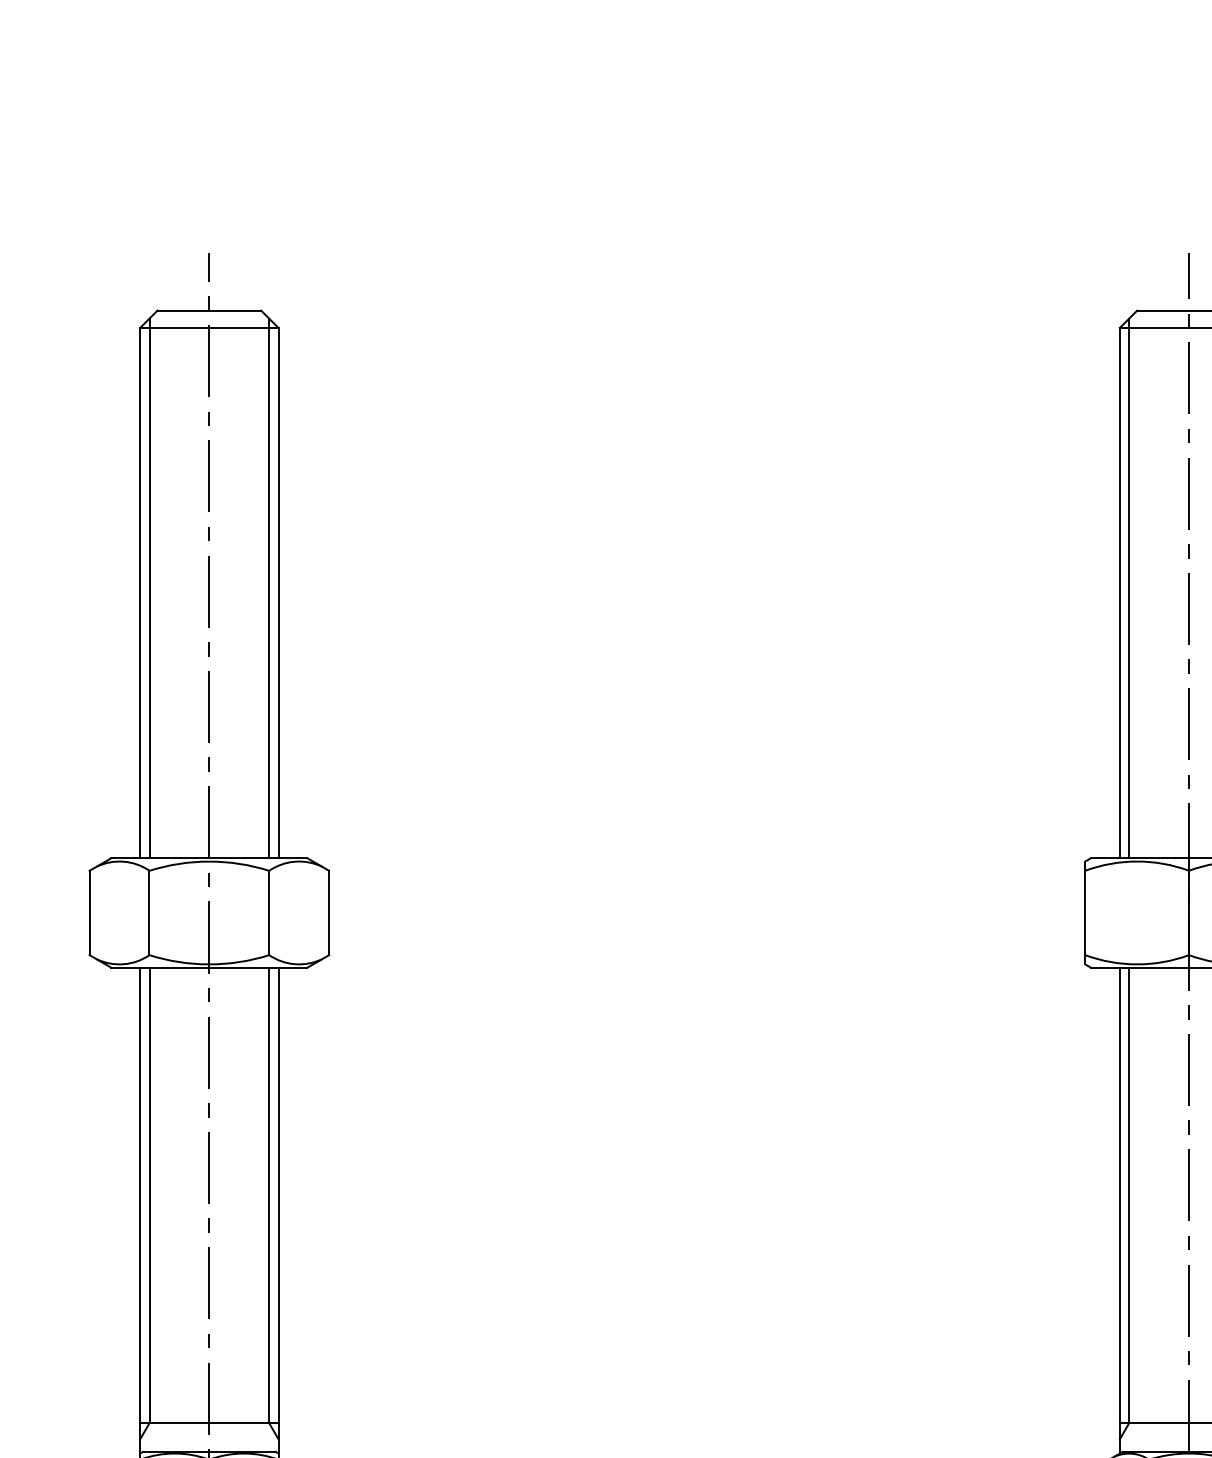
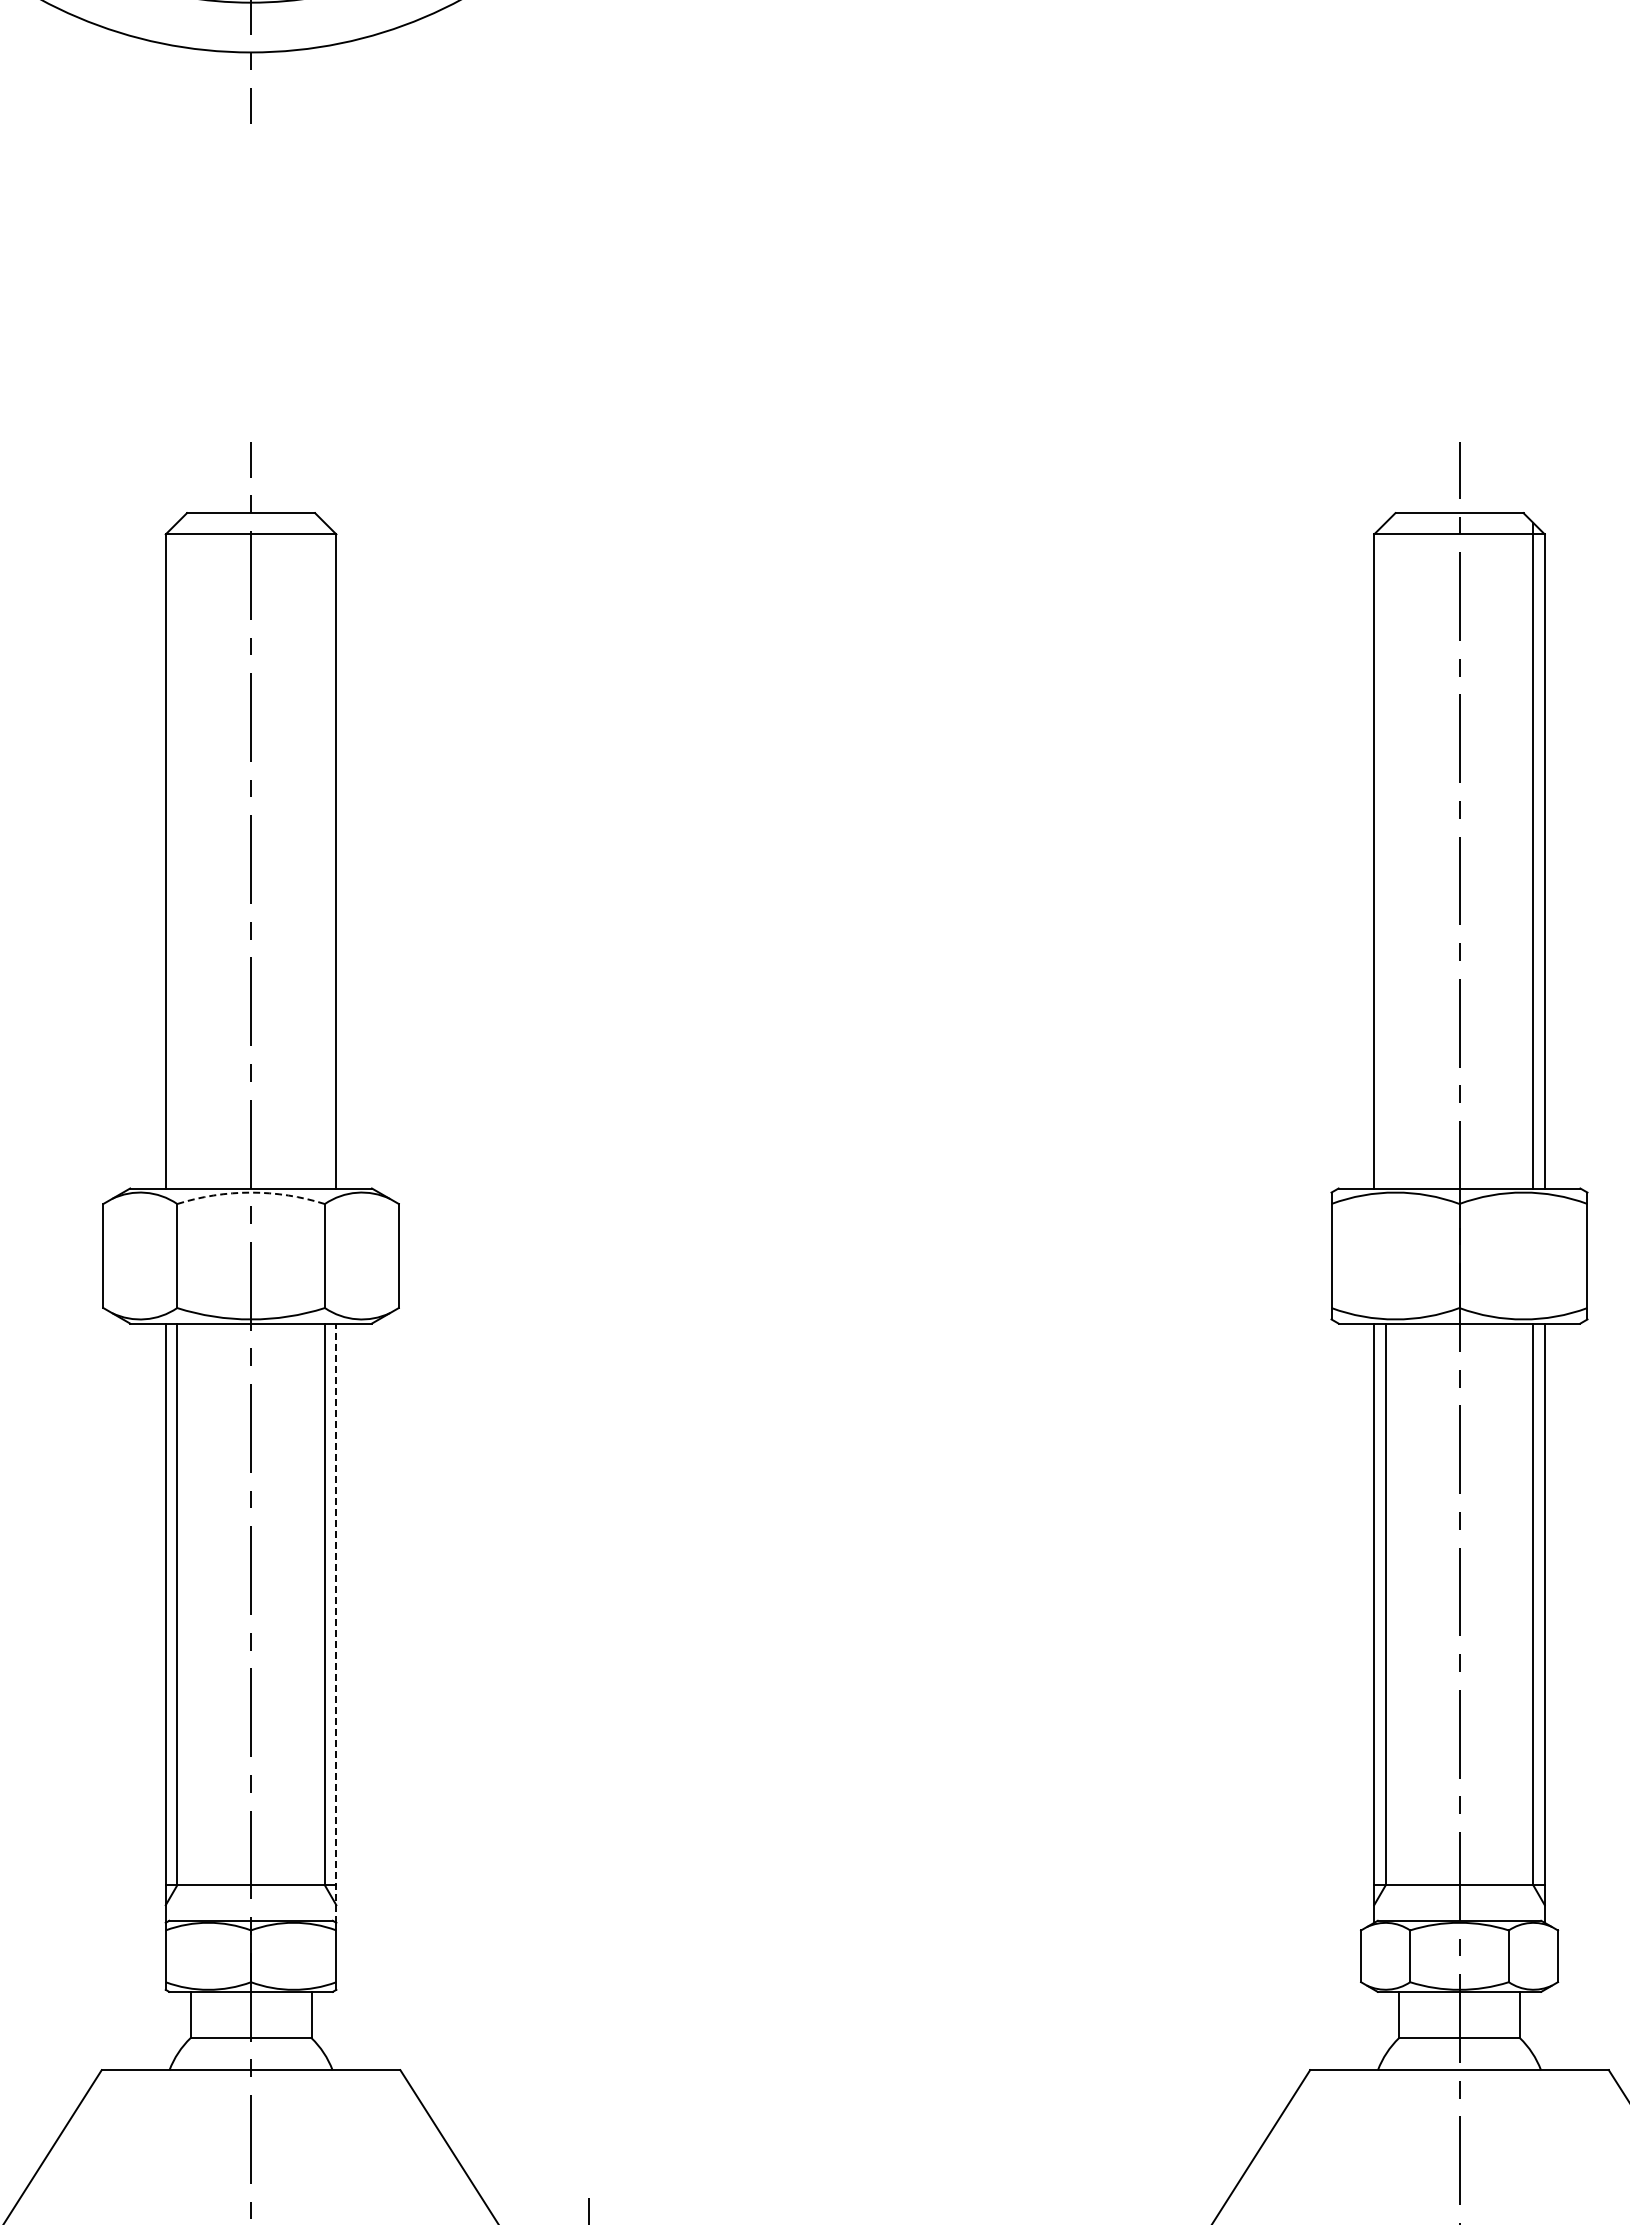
line: (149, 588) -> (177, 855), removed
line: (268, 588) -> (324, 855), removed
line: (1129, 588) -> (1385, 855), removed
arc: (209, 861) -> (251, 1192), solid -> dashed
line: (278, 1210) -> (336, 1623), solid -> dashed

